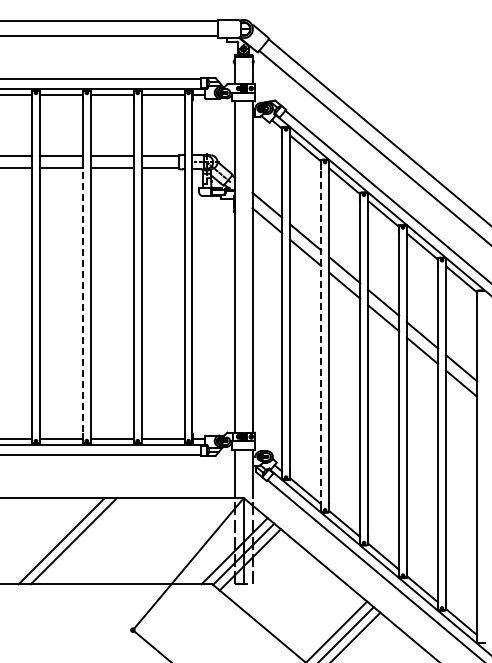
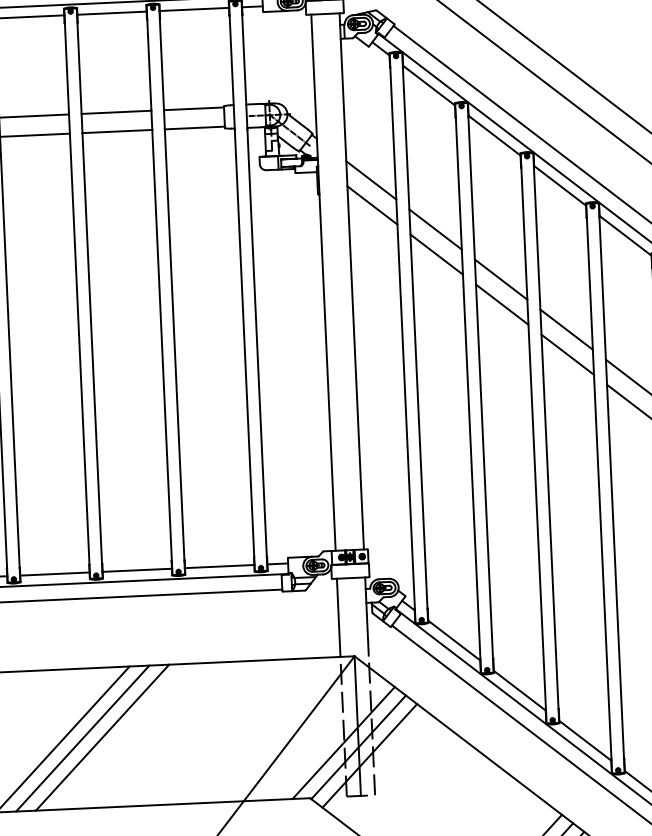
line: (82, 304) -> (79, 354), dashed -> solid
line: (321, 336) -> (468, 388), dashed -> solid
line: (86, 541) -> (103, 738), added

